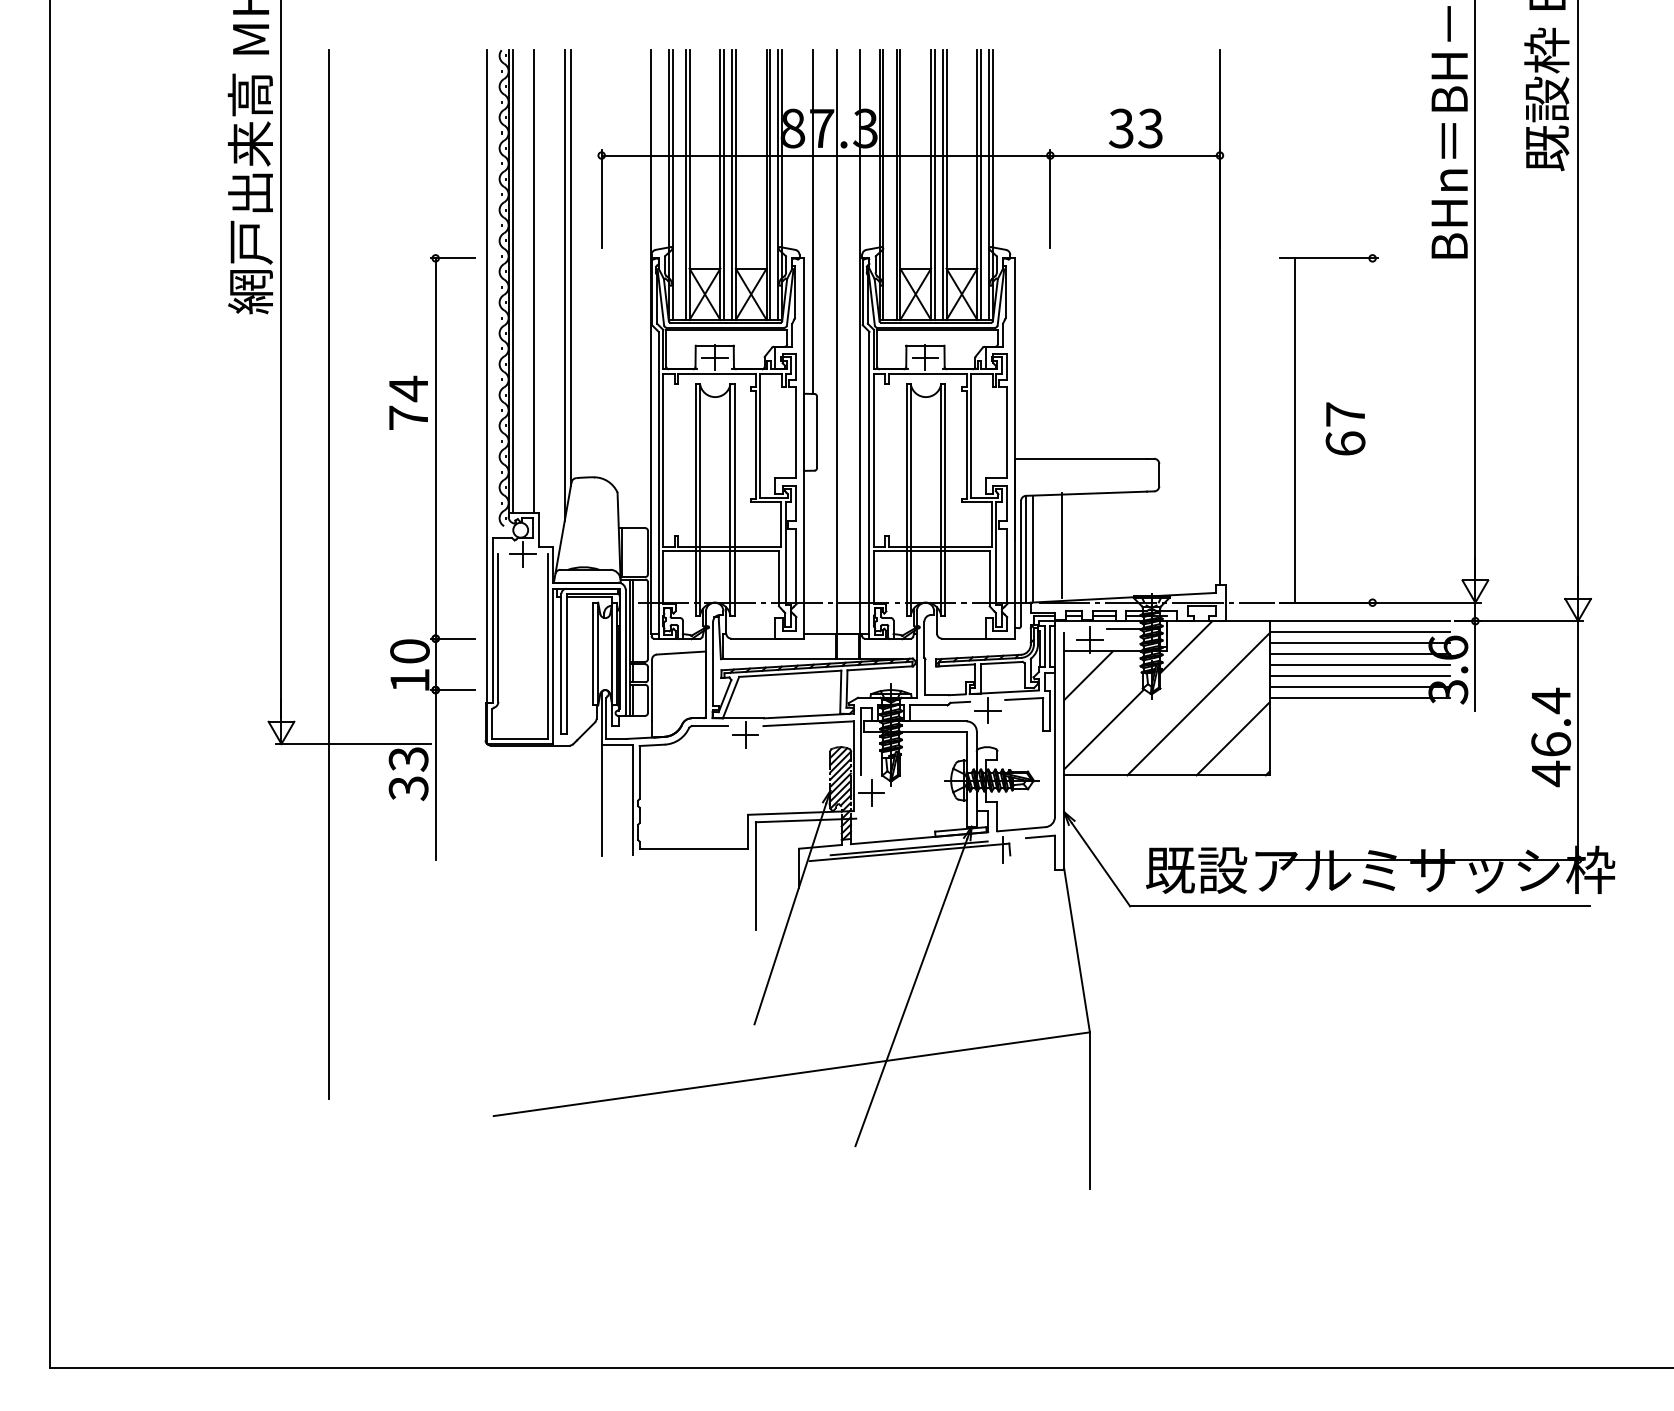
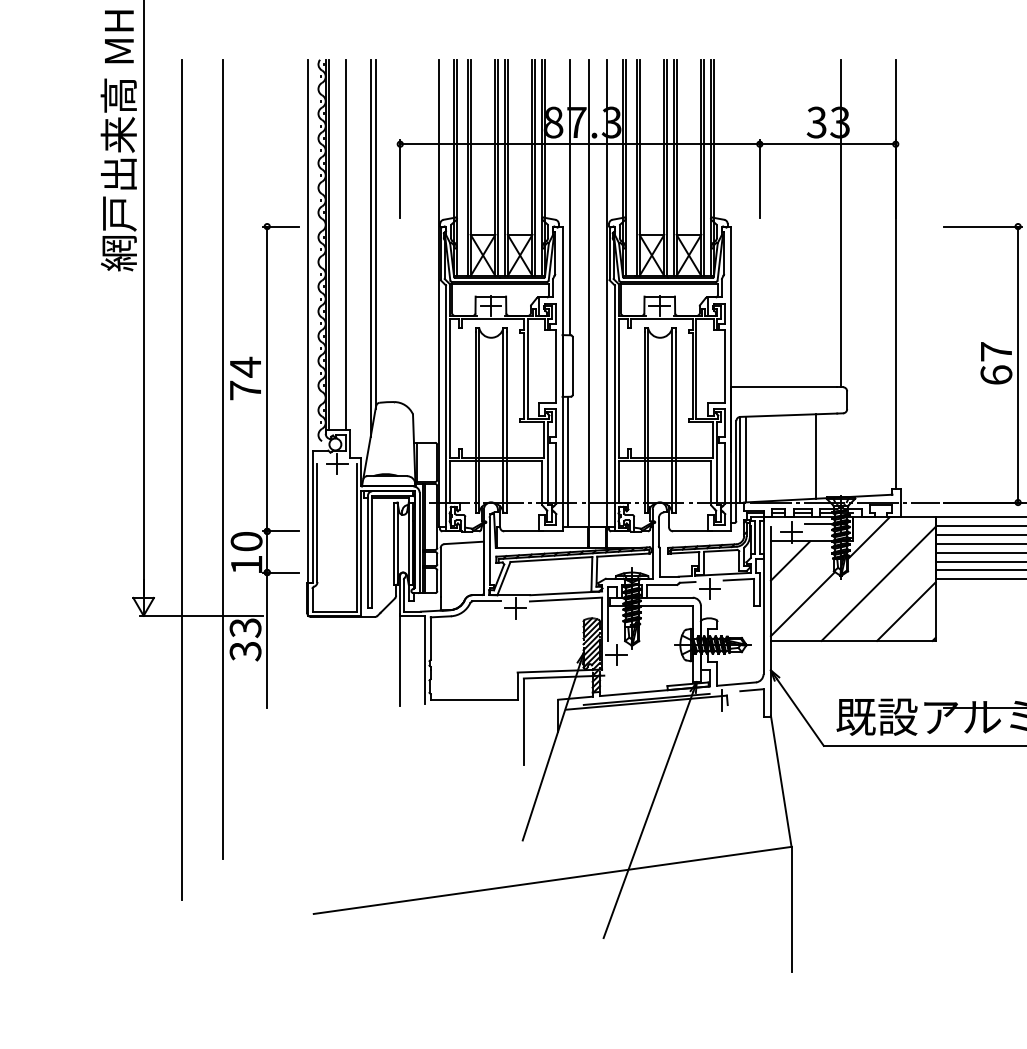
line: (1151, 254) -> (840, 223), added
text: (408, 402) -> (245, 378), moved
line: (1294, 430) -> (1018, 364), moved
line: (1061, 544) -> (816, 455), moved
line: (380, 548) -> (223, 459), added
line: (811, 551) -> (568, 461), added

